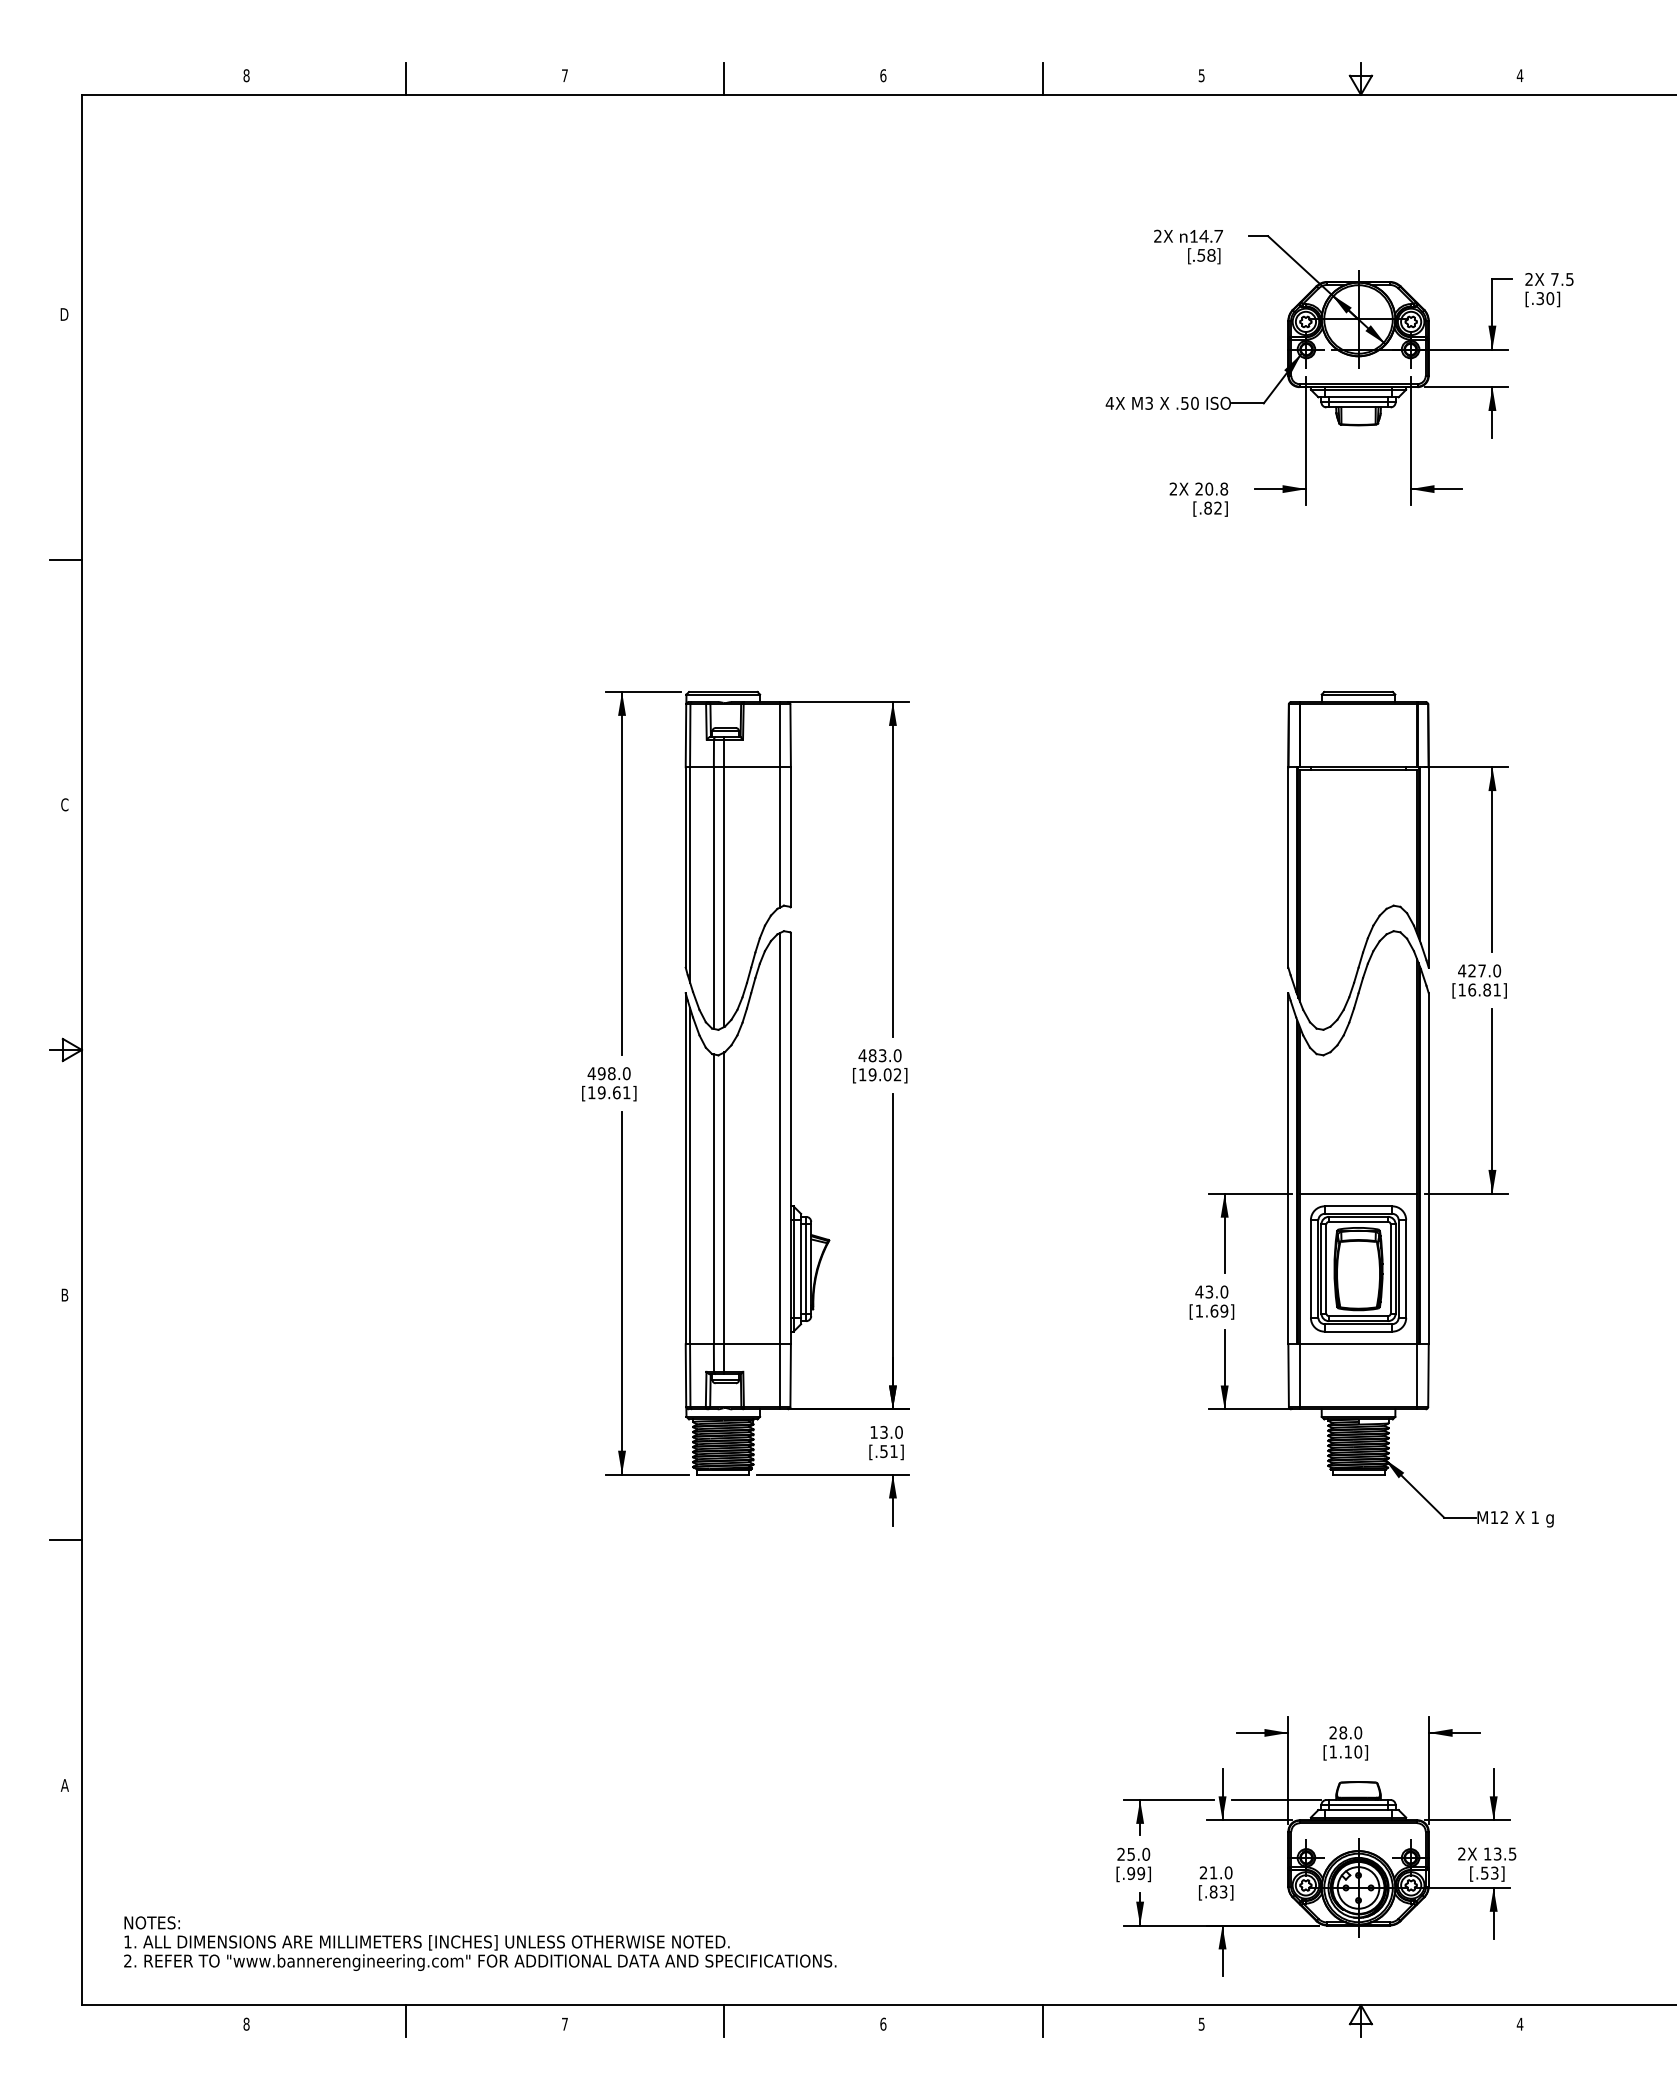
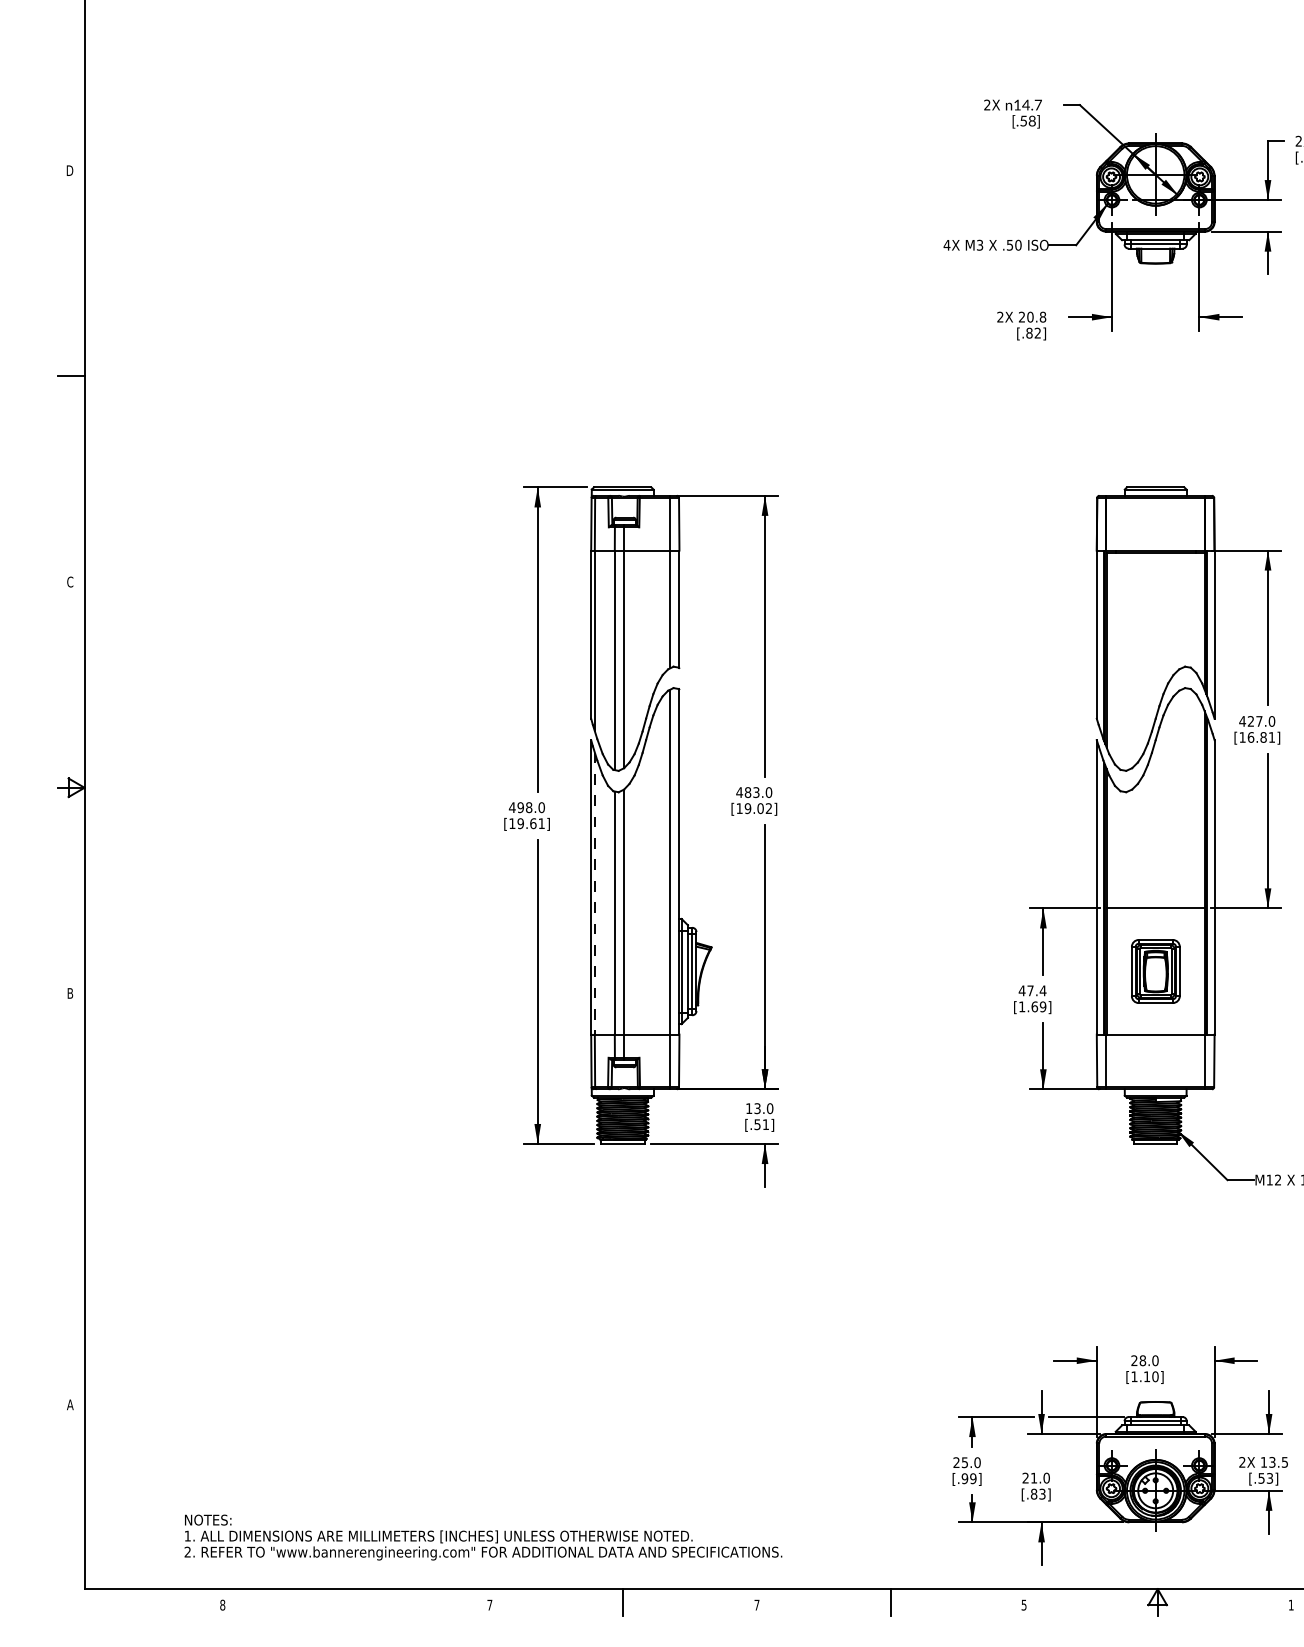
line: (690, 1176) -> (595, 893), solid -> dashed
part: (1358, 1268) -> (1155, 971), size x0.6
text: (1216, 1291) -> (1036, 990), 43.0 -> 47.4
line: (65, 1540) -> (70, 1199), removed
text: (480, 1943) -> (483, 1537), moved
line: (405, 2021) -> (356, 1602), removed
text: (883, 2023) -> (757, 1604), 6 -> 7
text: (1519, 2023) -> (1290, 1604), 4 -> 1

